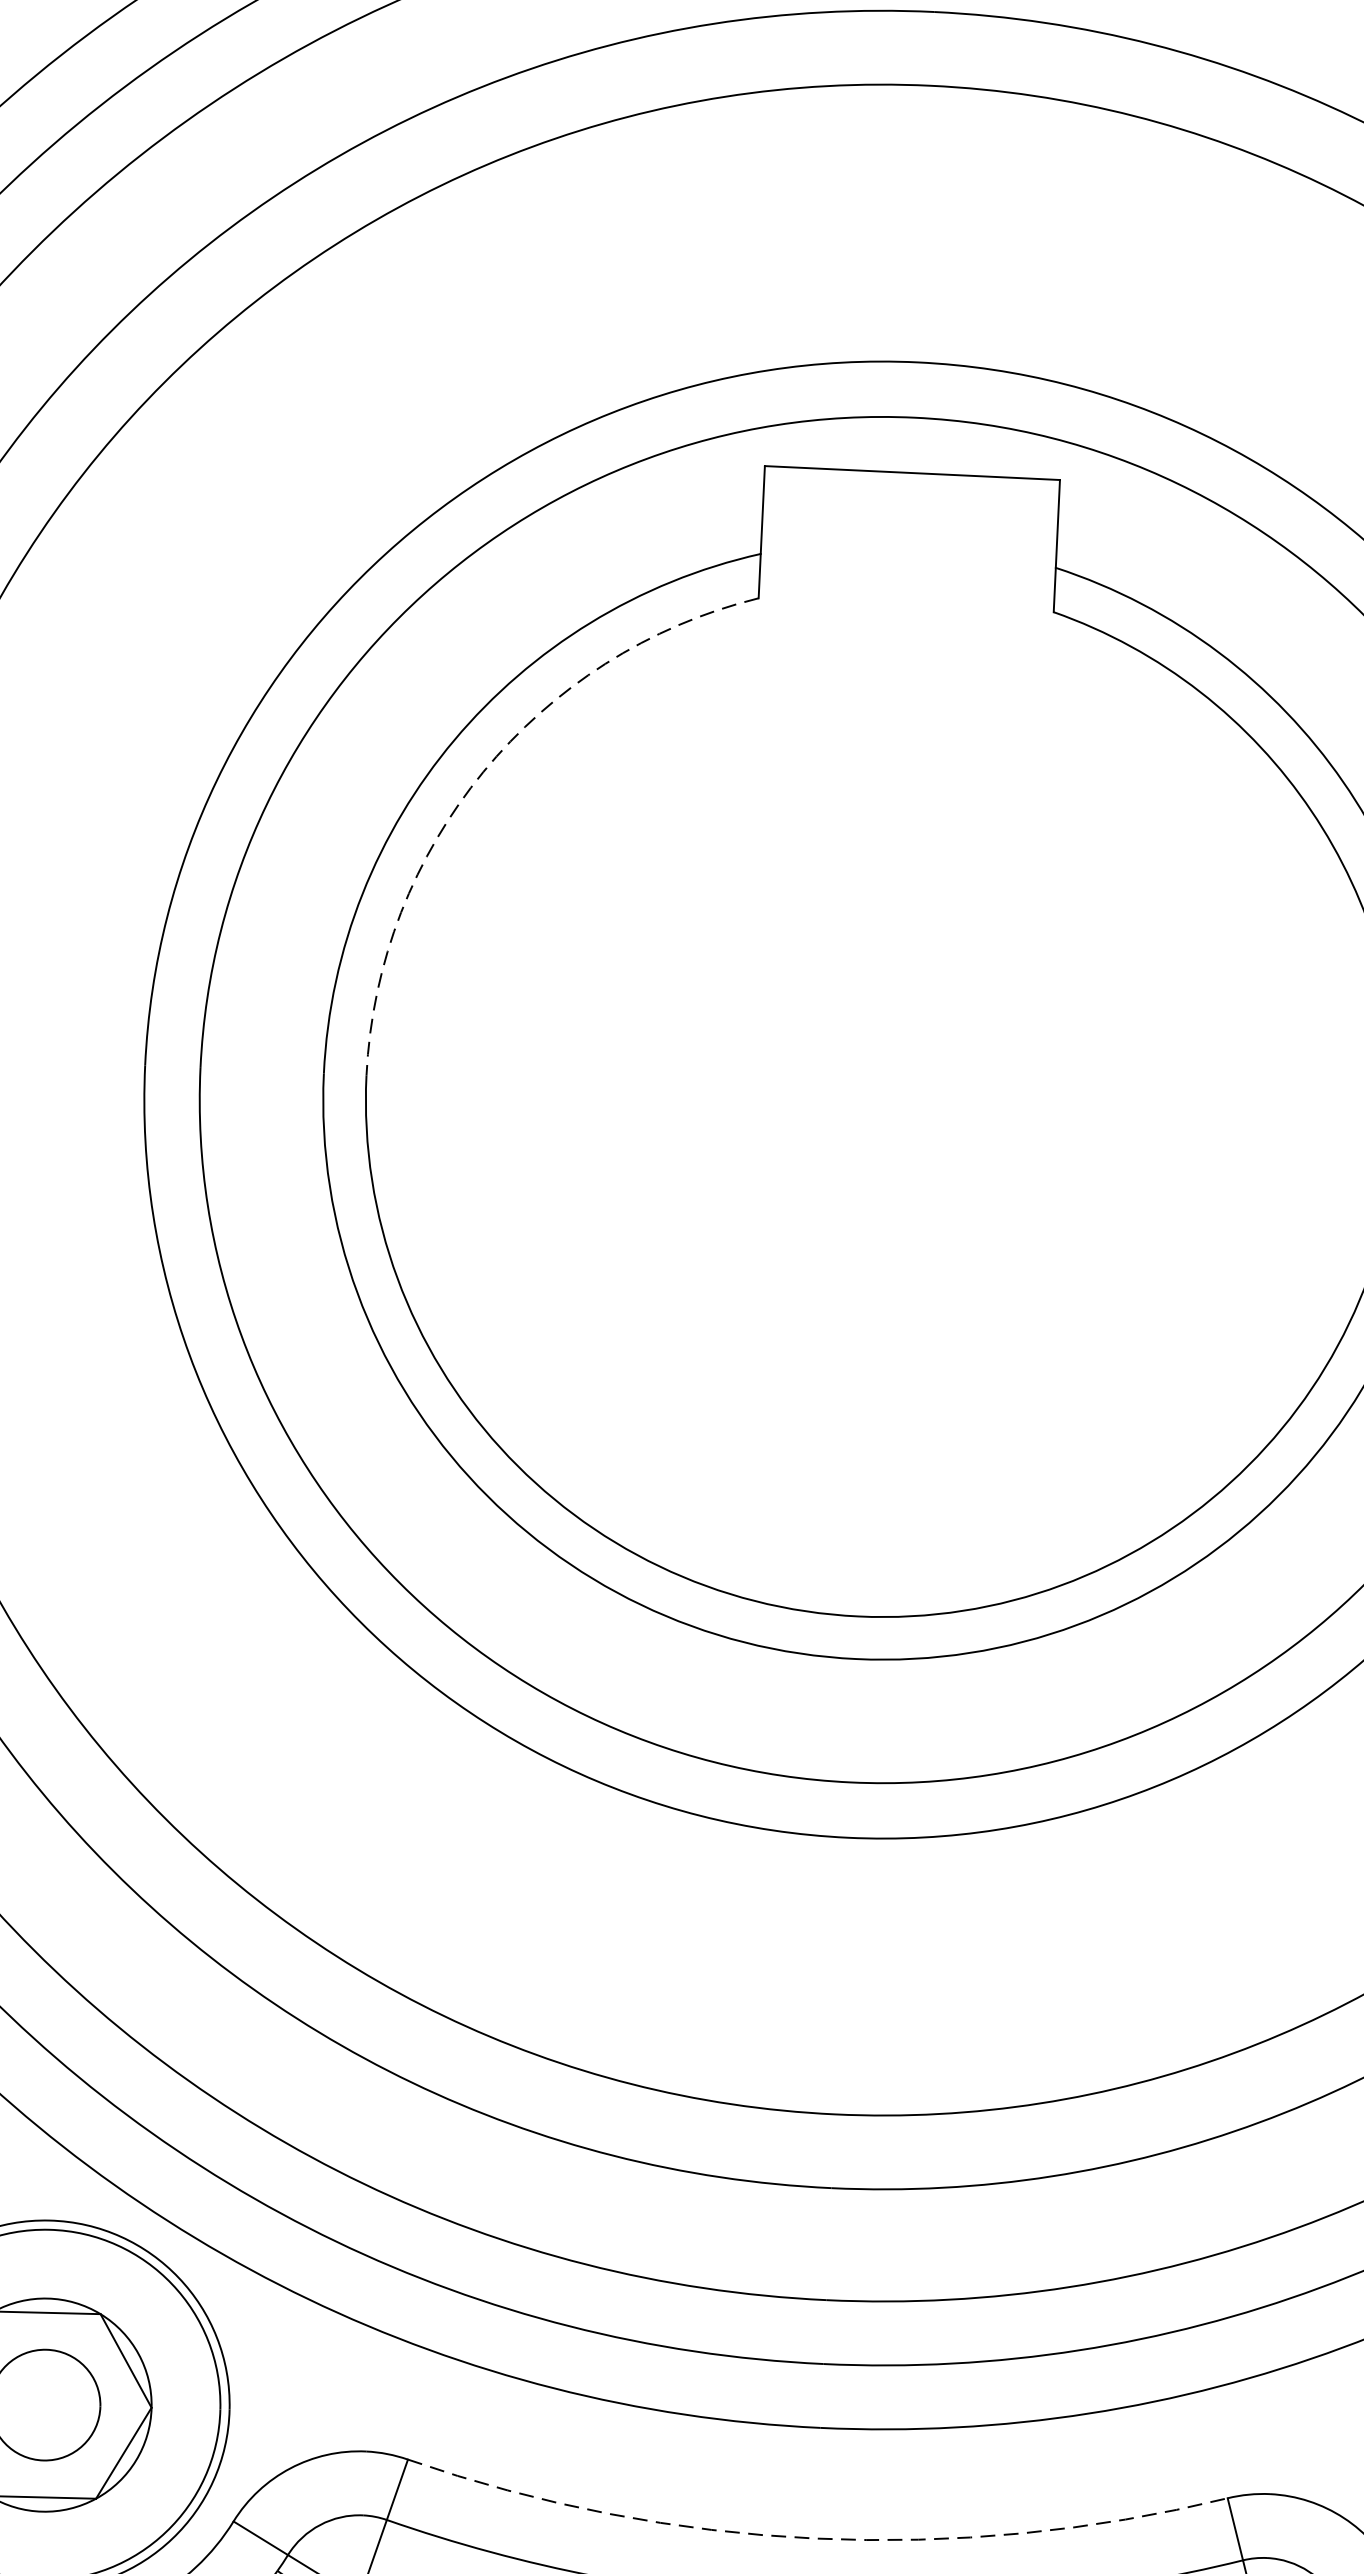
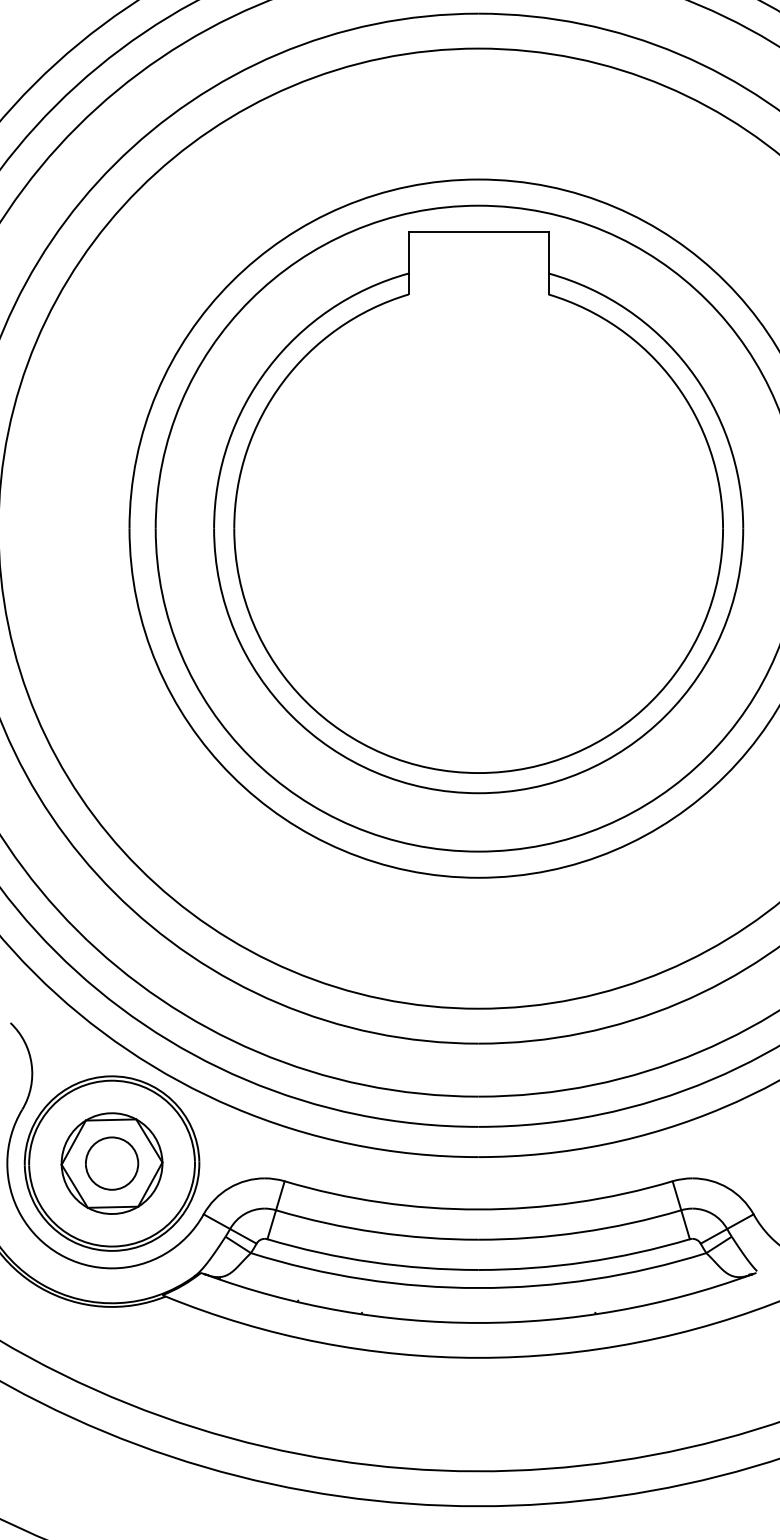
arc: (482, 771) -> (282, 382), dashed -> solid
arc: (814, 2538) -> (478, 1209), dashed -> solid

